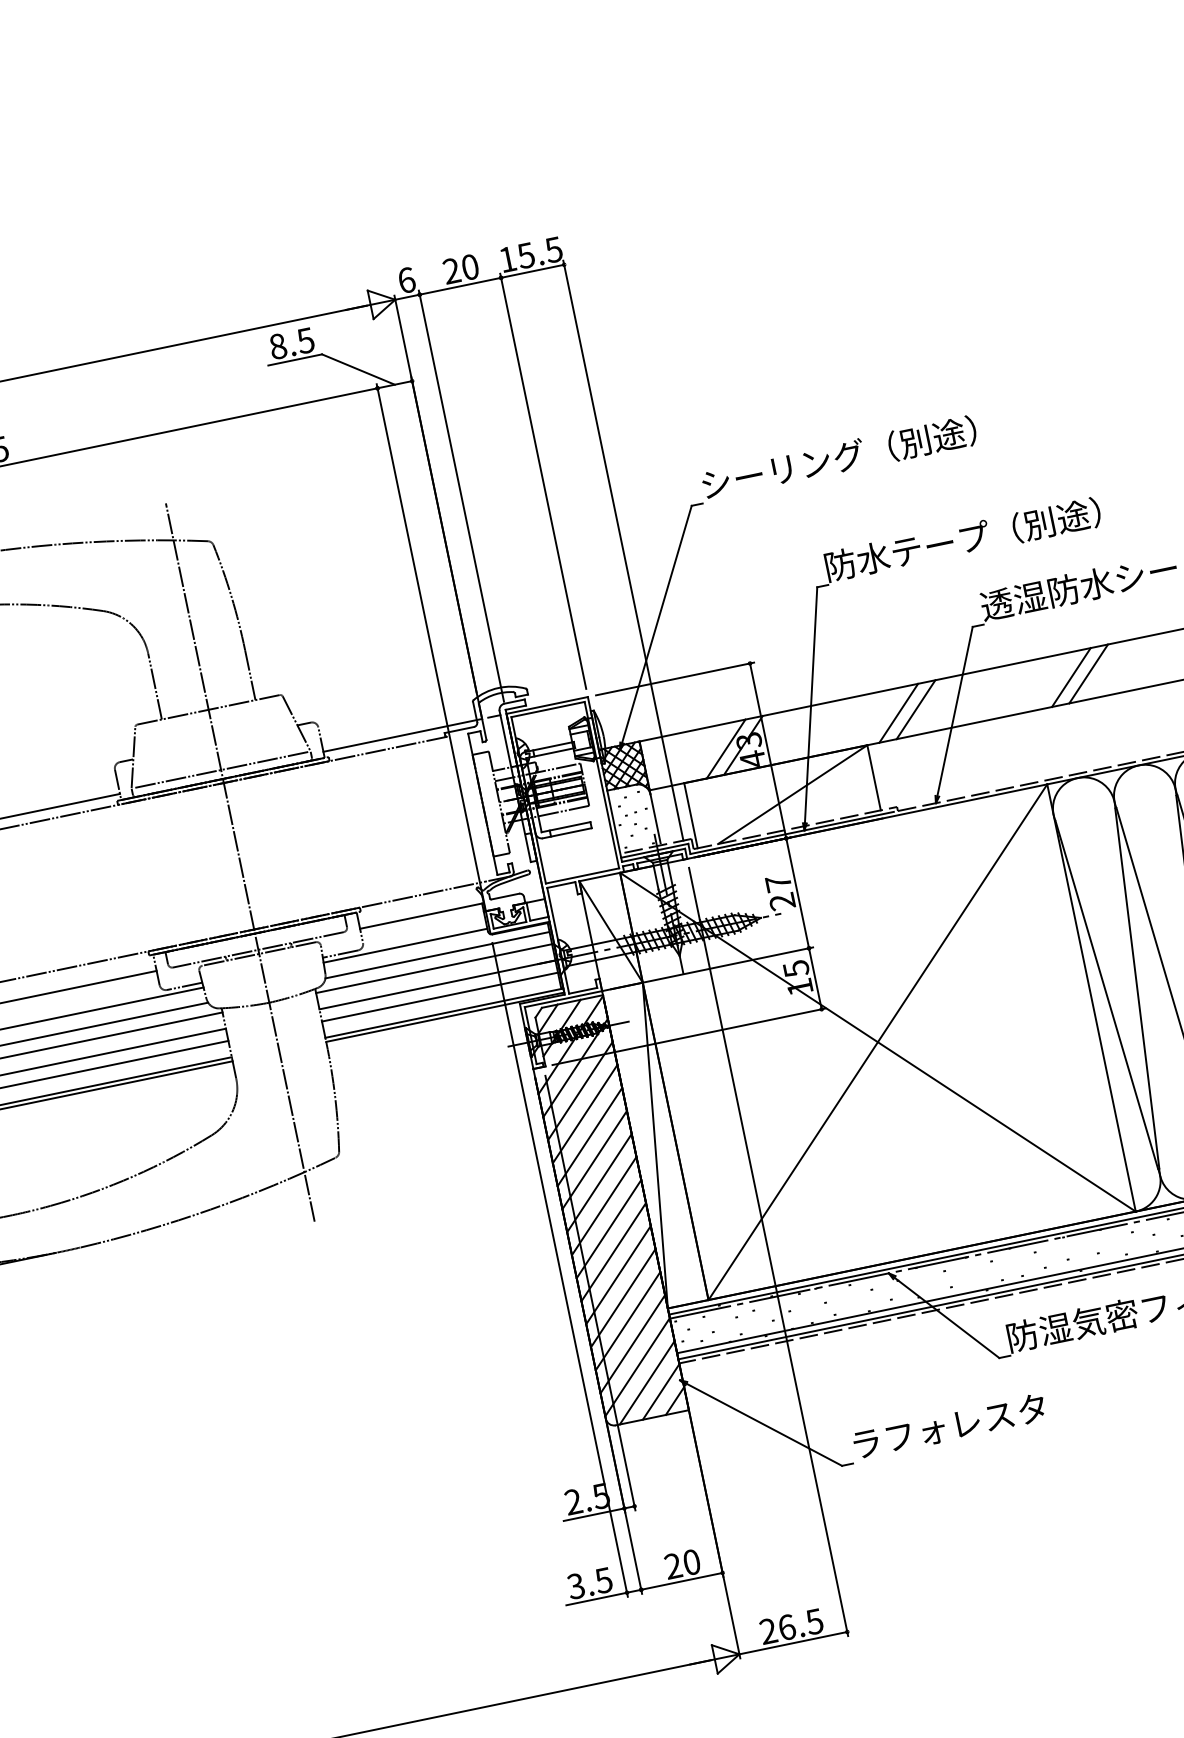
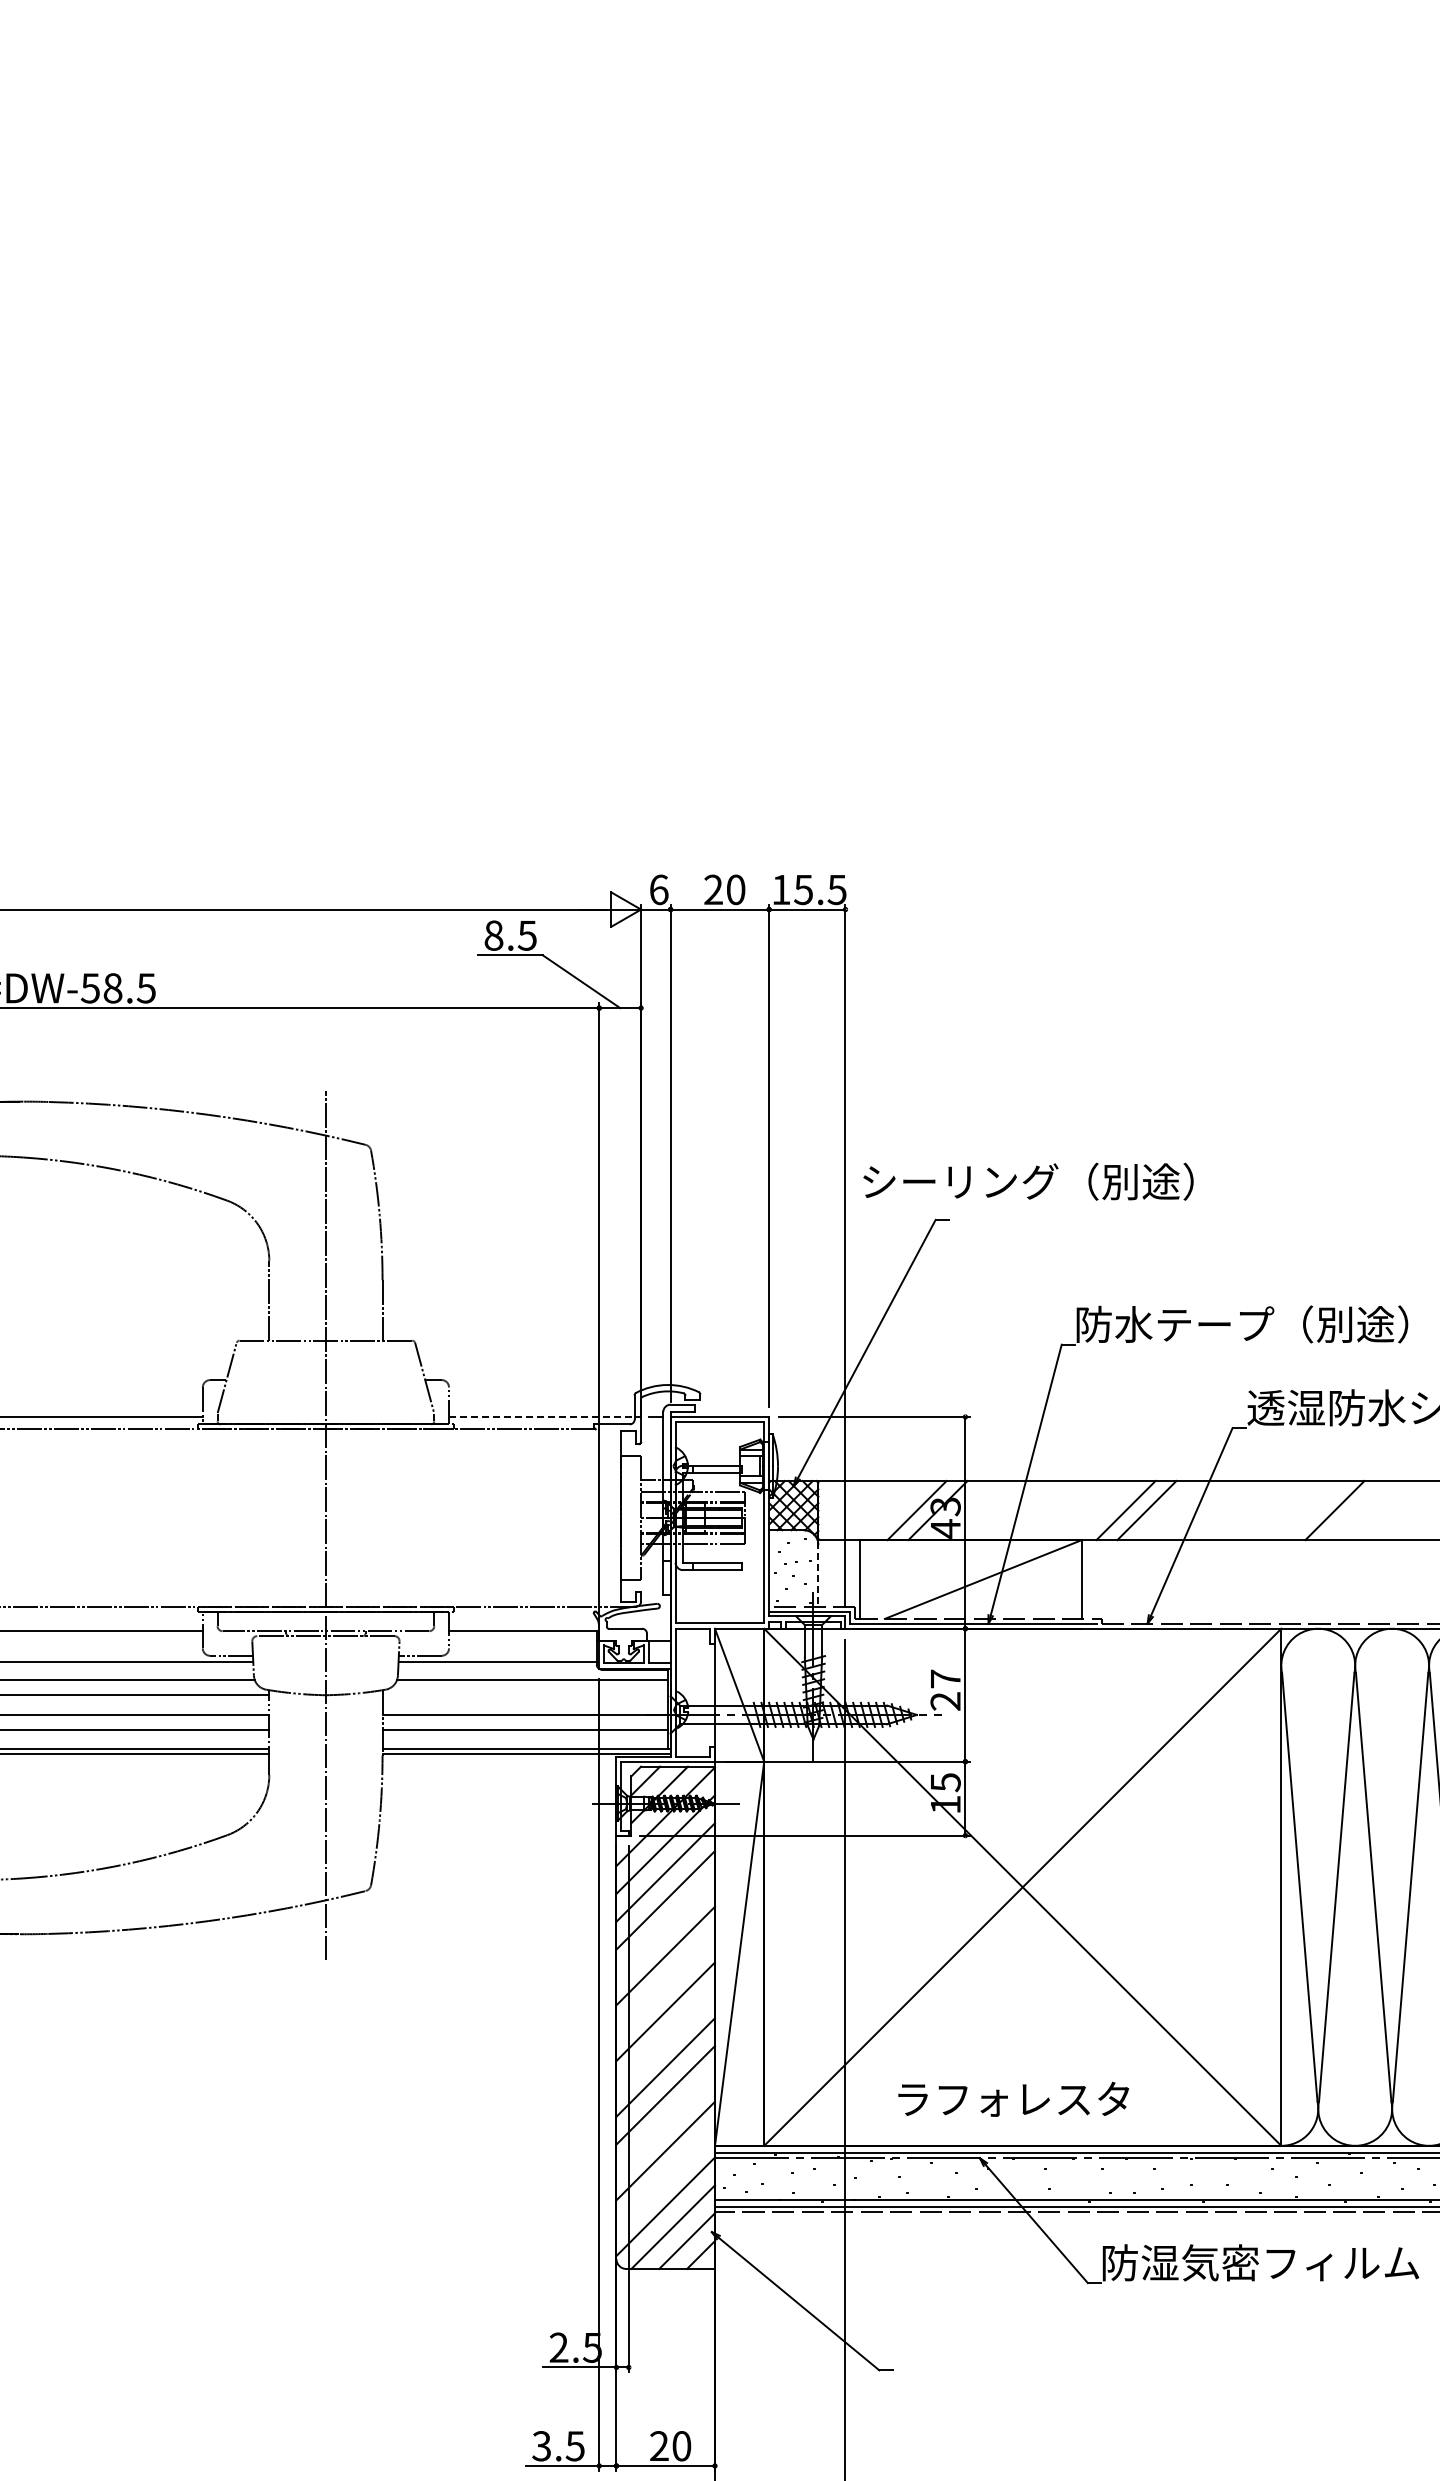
text: (839, 457) -> (1028, 1181), moved
line: (1088, 673) -> (1355, 1510), removed
line: (403, 734) -> (545, 1416), solid -> dashed
line: (220, 770) -> (325, 1413), removed
line: (655, 818) -> (818, 1574), solid -> dashed
line: (434, 968) -> (525, 1695), removed
line: (589, 1136) -> (665, 1927), removed
line: (599, 1182) -> (665, 1983), removed
line: (608, 1229) -> (665, 2039), removed
line: (622, 1297) -> (665, 2122), removed
line: (632, 1343) -> (665, 2178), removed
text: (949, 1425) -> (1013, 2098), moved

